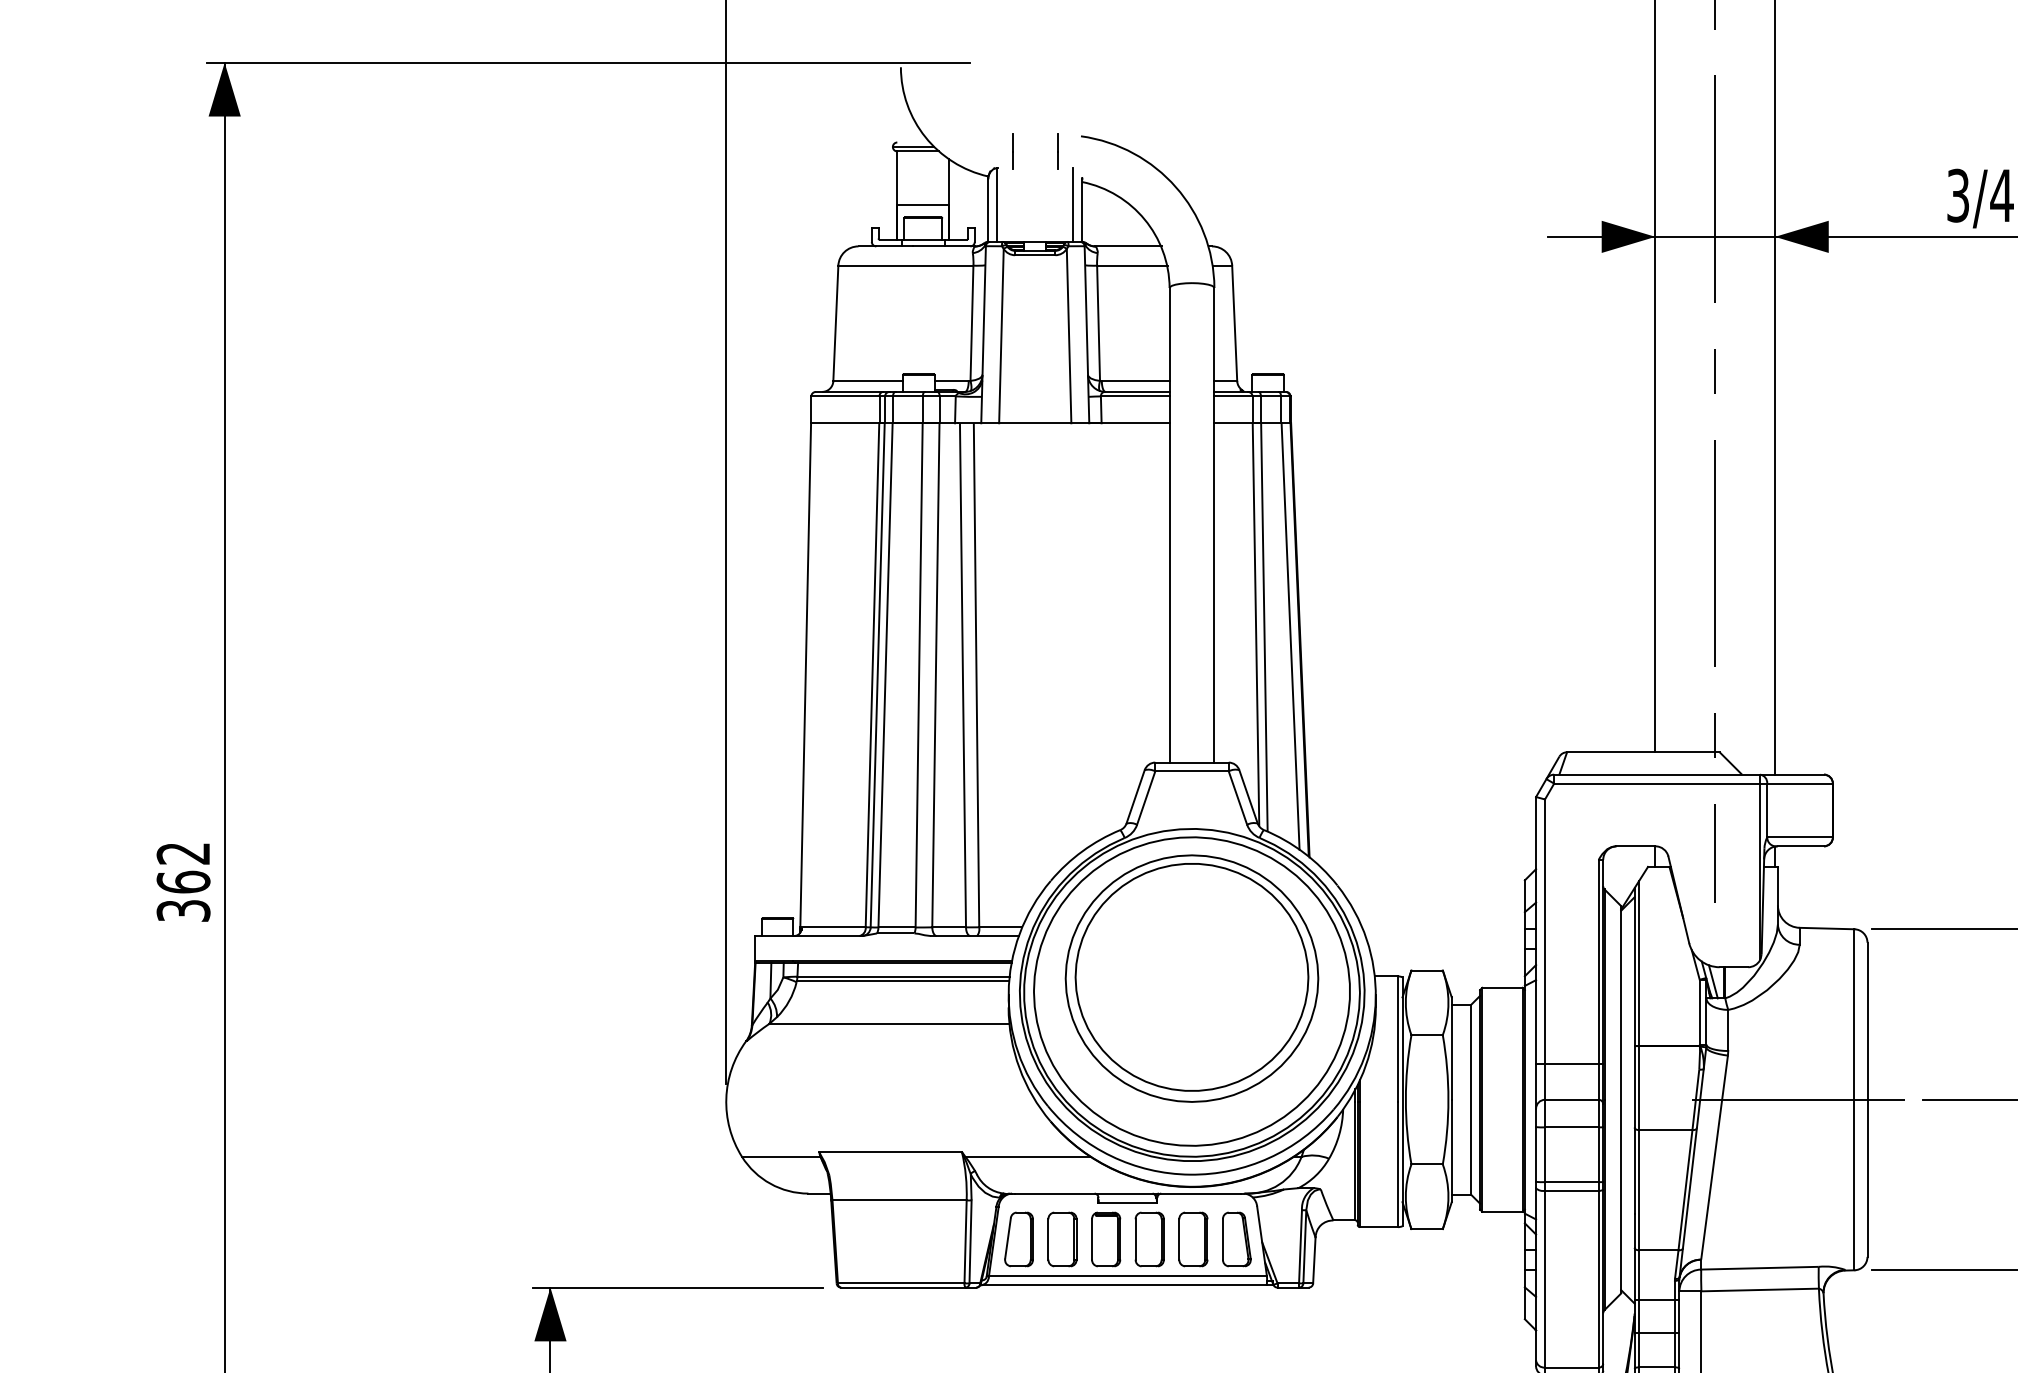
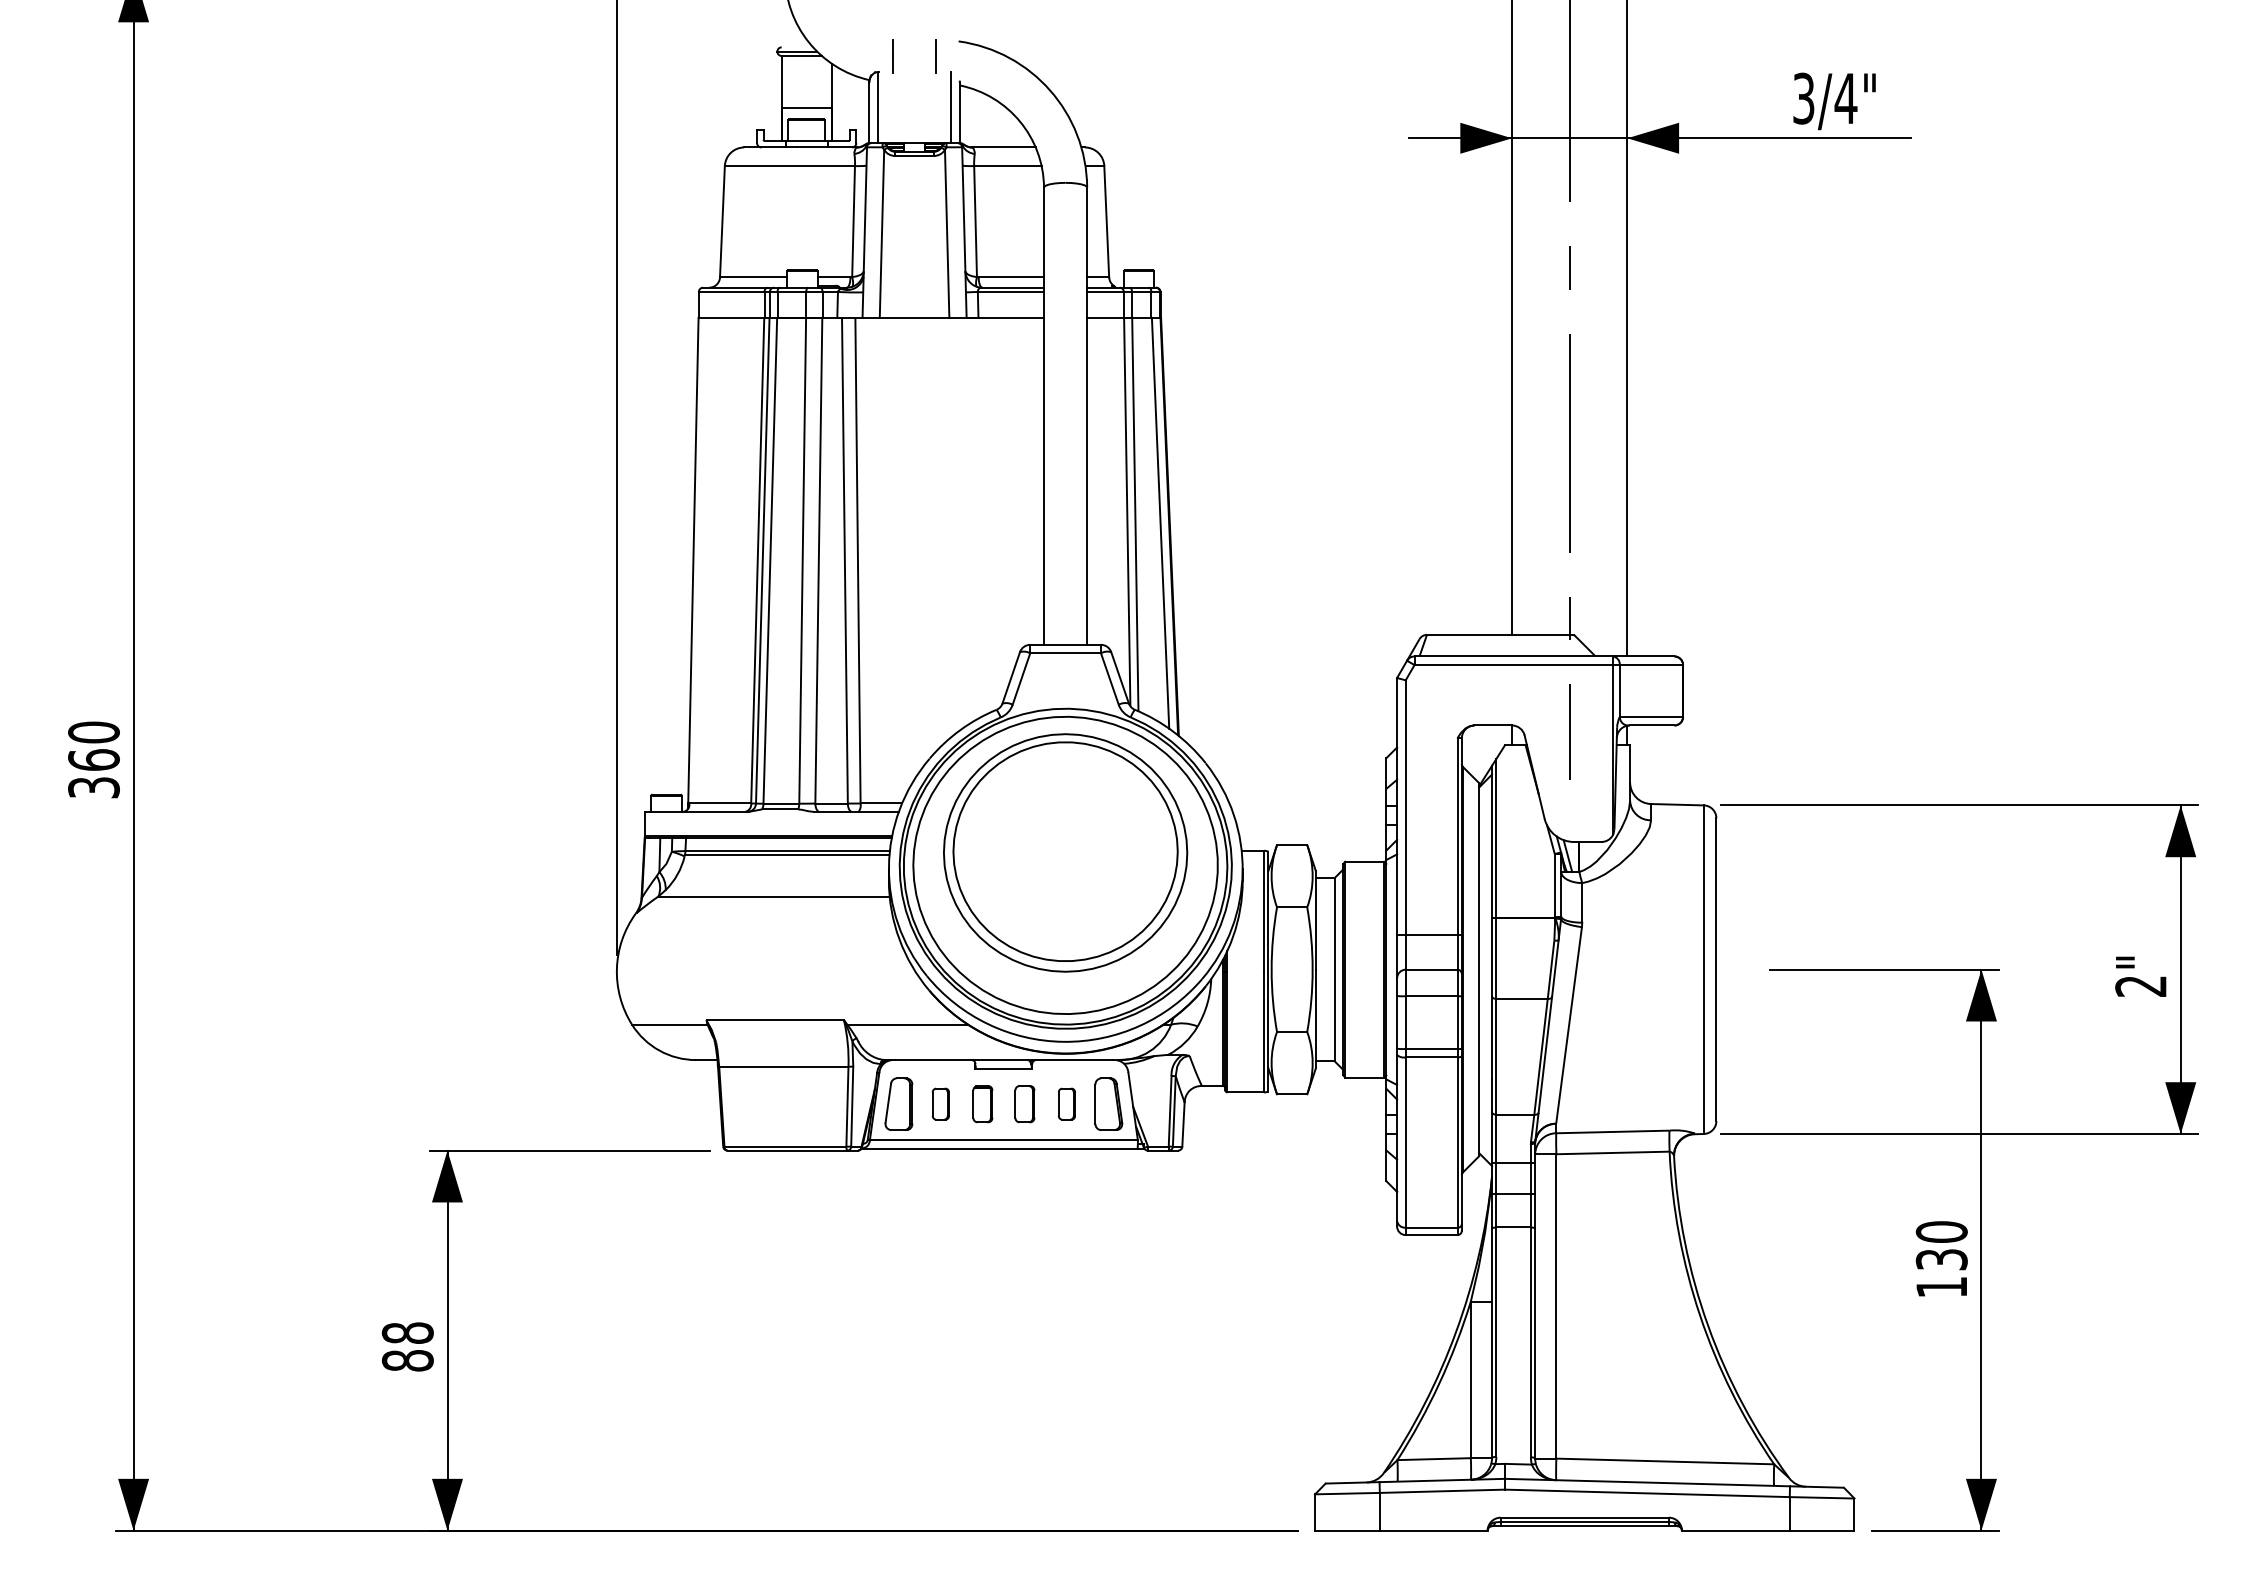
text: (183, 853) -> (93, 732), 362 -> 360
line: (1798, 1099) -> (1649, 969), removed
part: (1062, 1238) -> (940, 1103), size x0.6
part: (1105, 1238) -> (982, 1103), size x0.7
part: (1149, 1238) -> (1024, 1103), size x0.7
part: (1192, 1238) -> (1066, 1103), size x0.6

